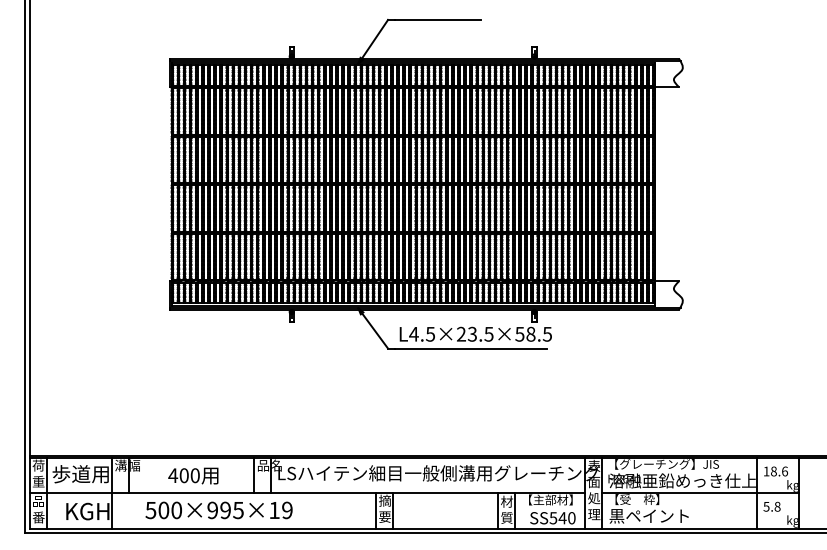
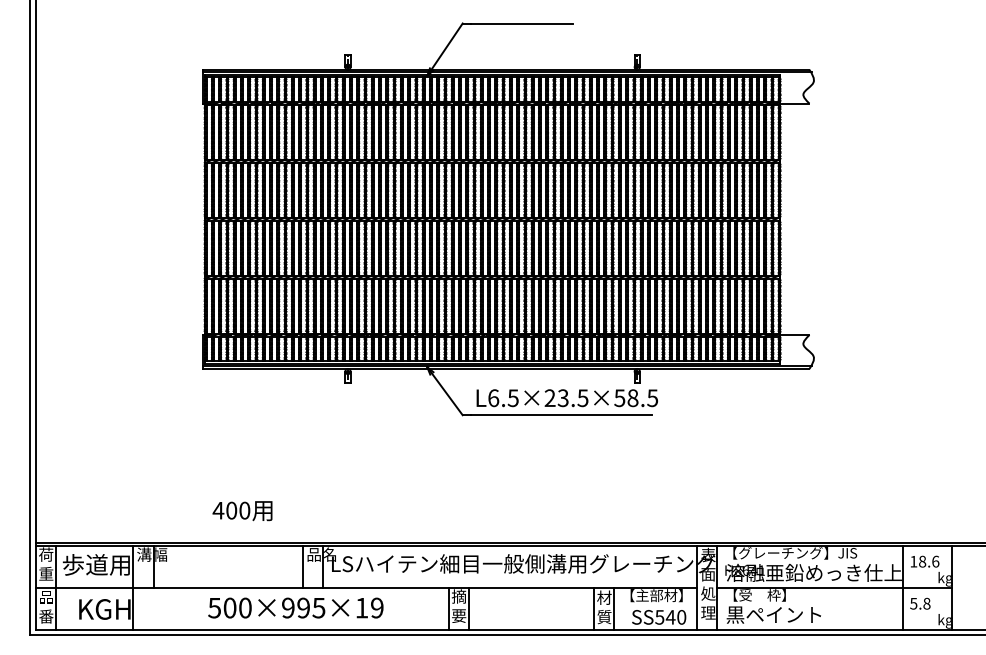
text: (413, 333) -> (493, 397), L4.5×23.5×58.5 -> L6.5×23.5×58.5
text: (193, 475) -> (242, 510), moved
text: (218, 510) -> (295, 608), moved

